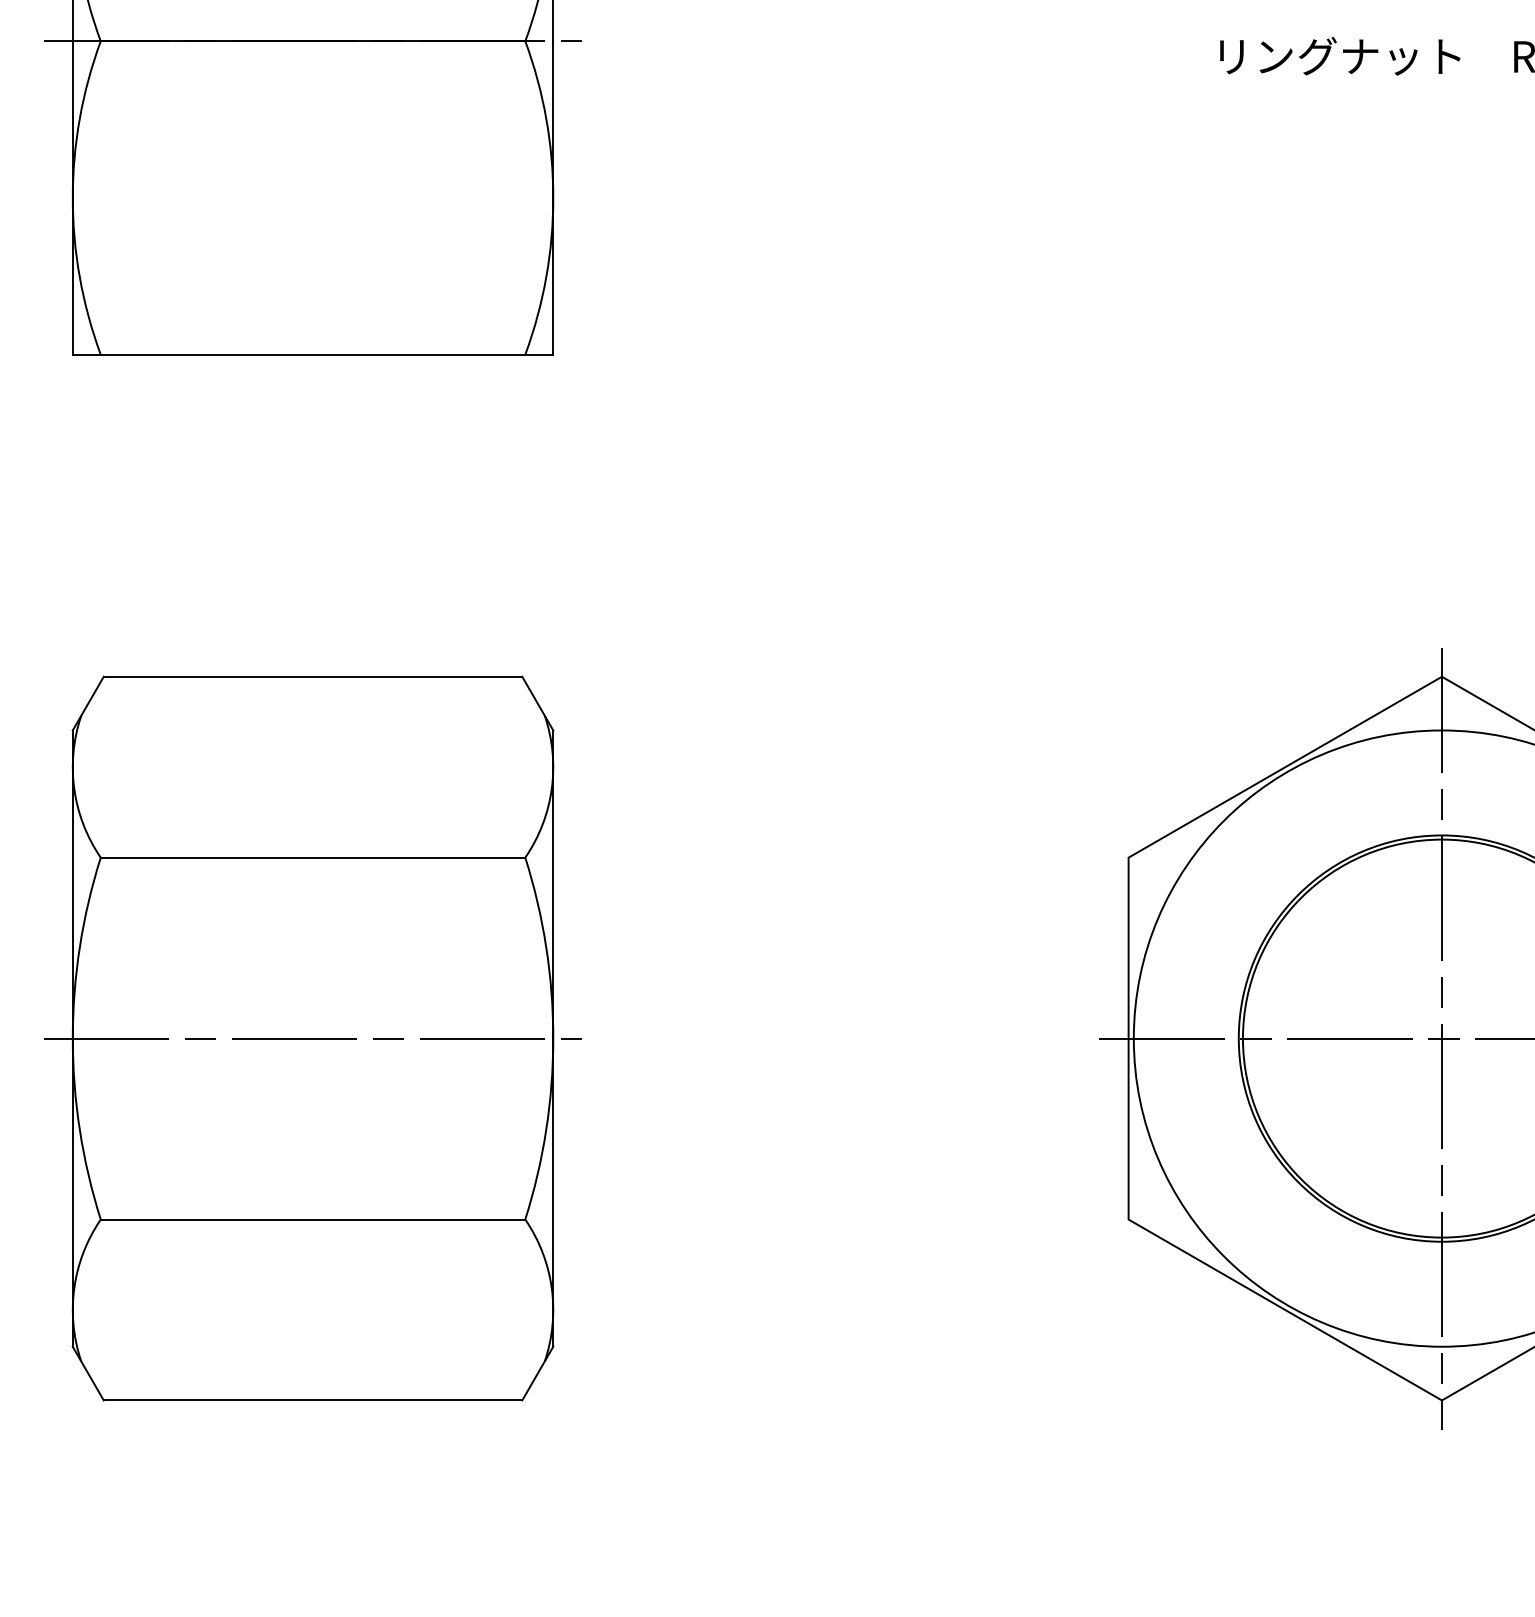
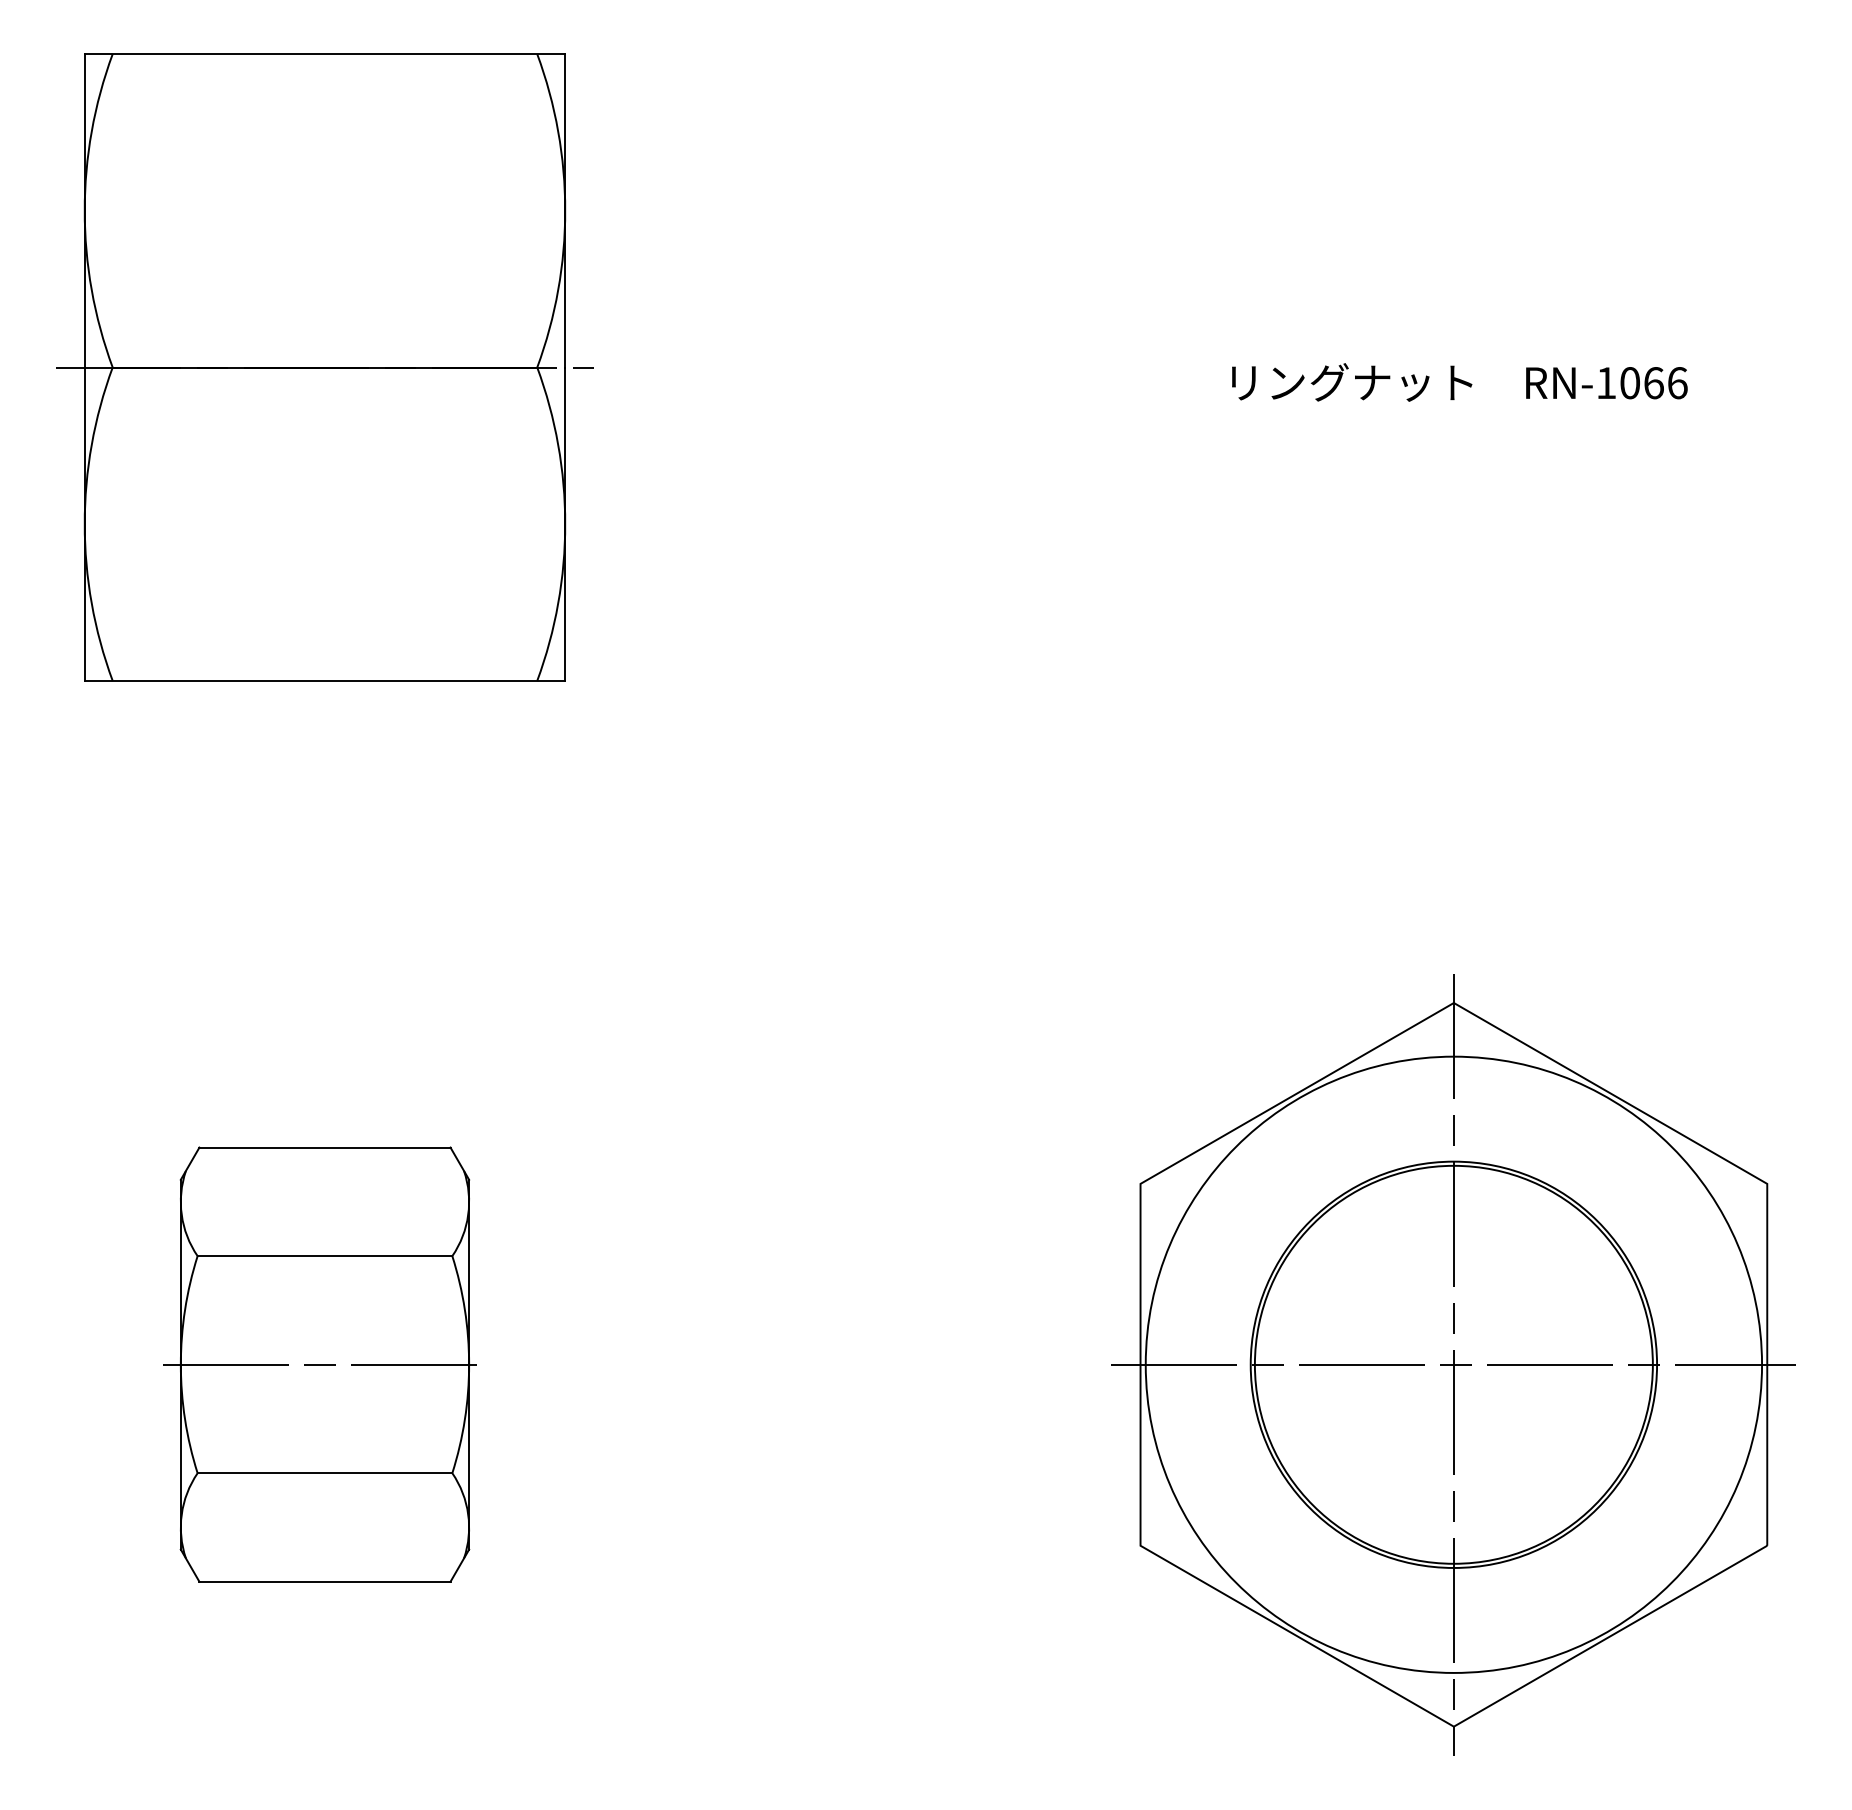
part: (312, 1038) -> (324, 1364), size x0.6

